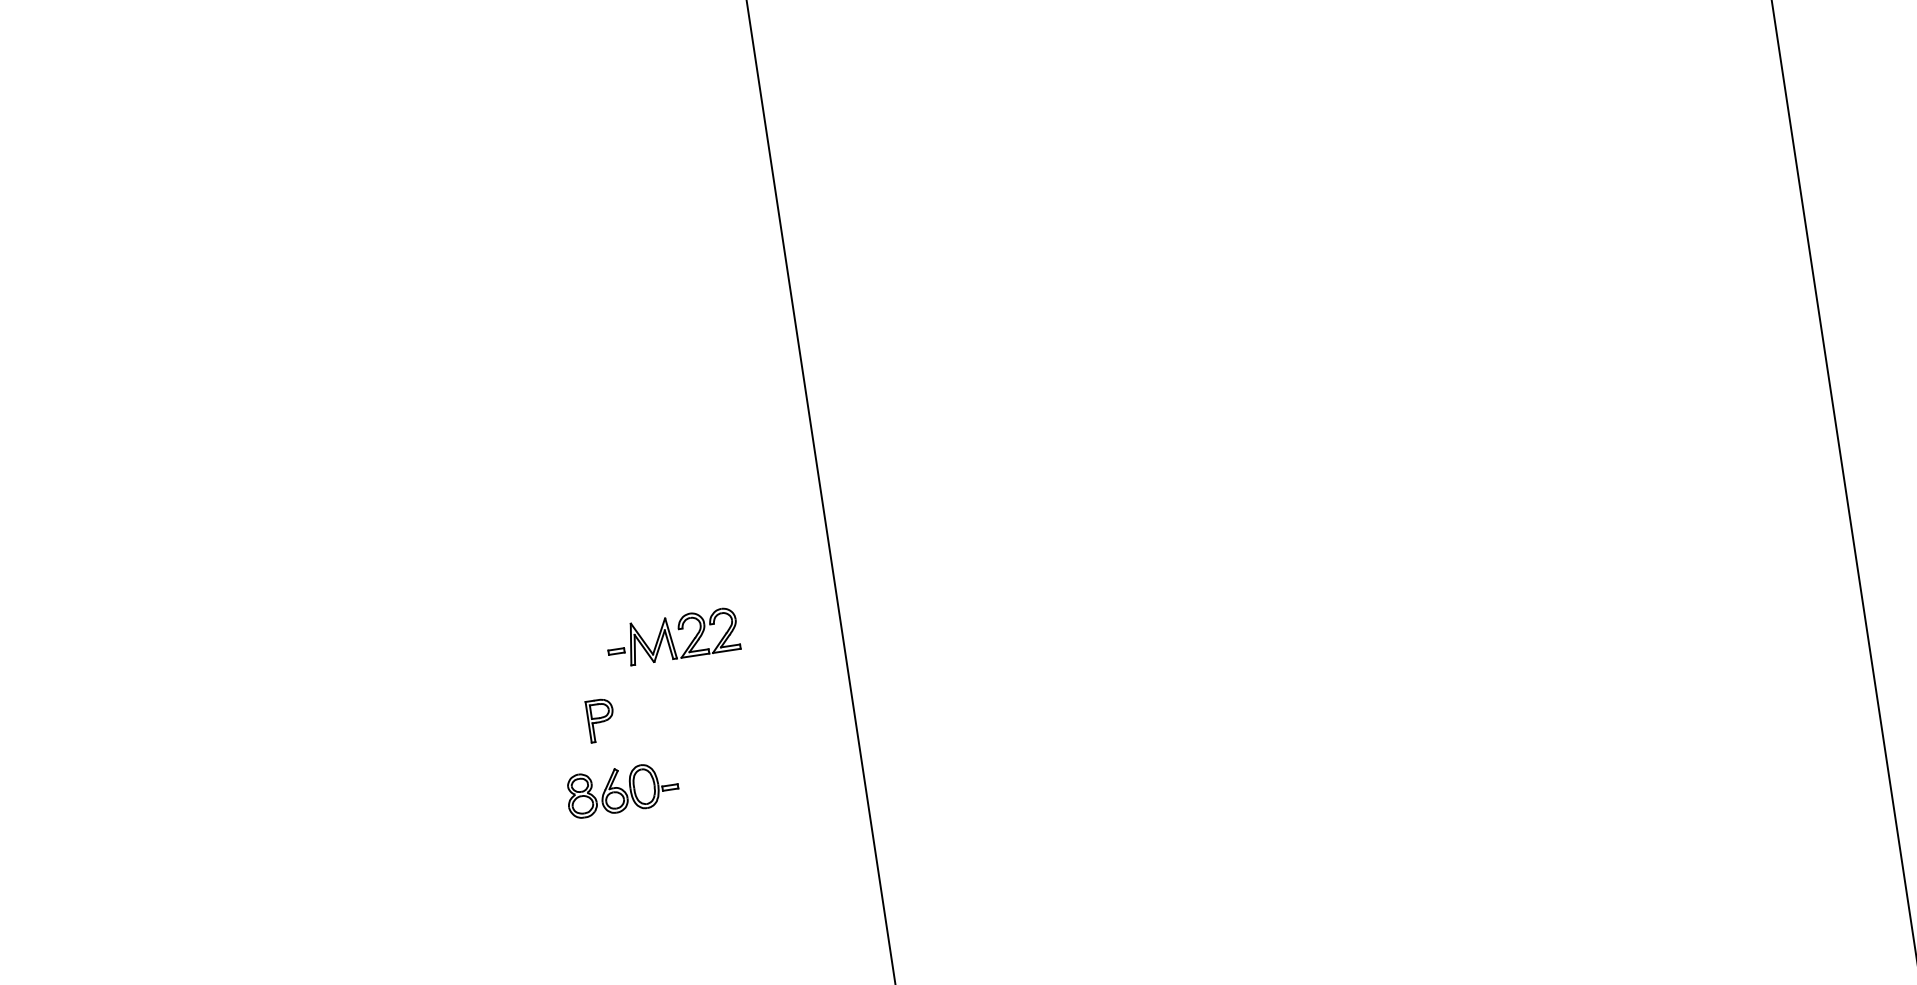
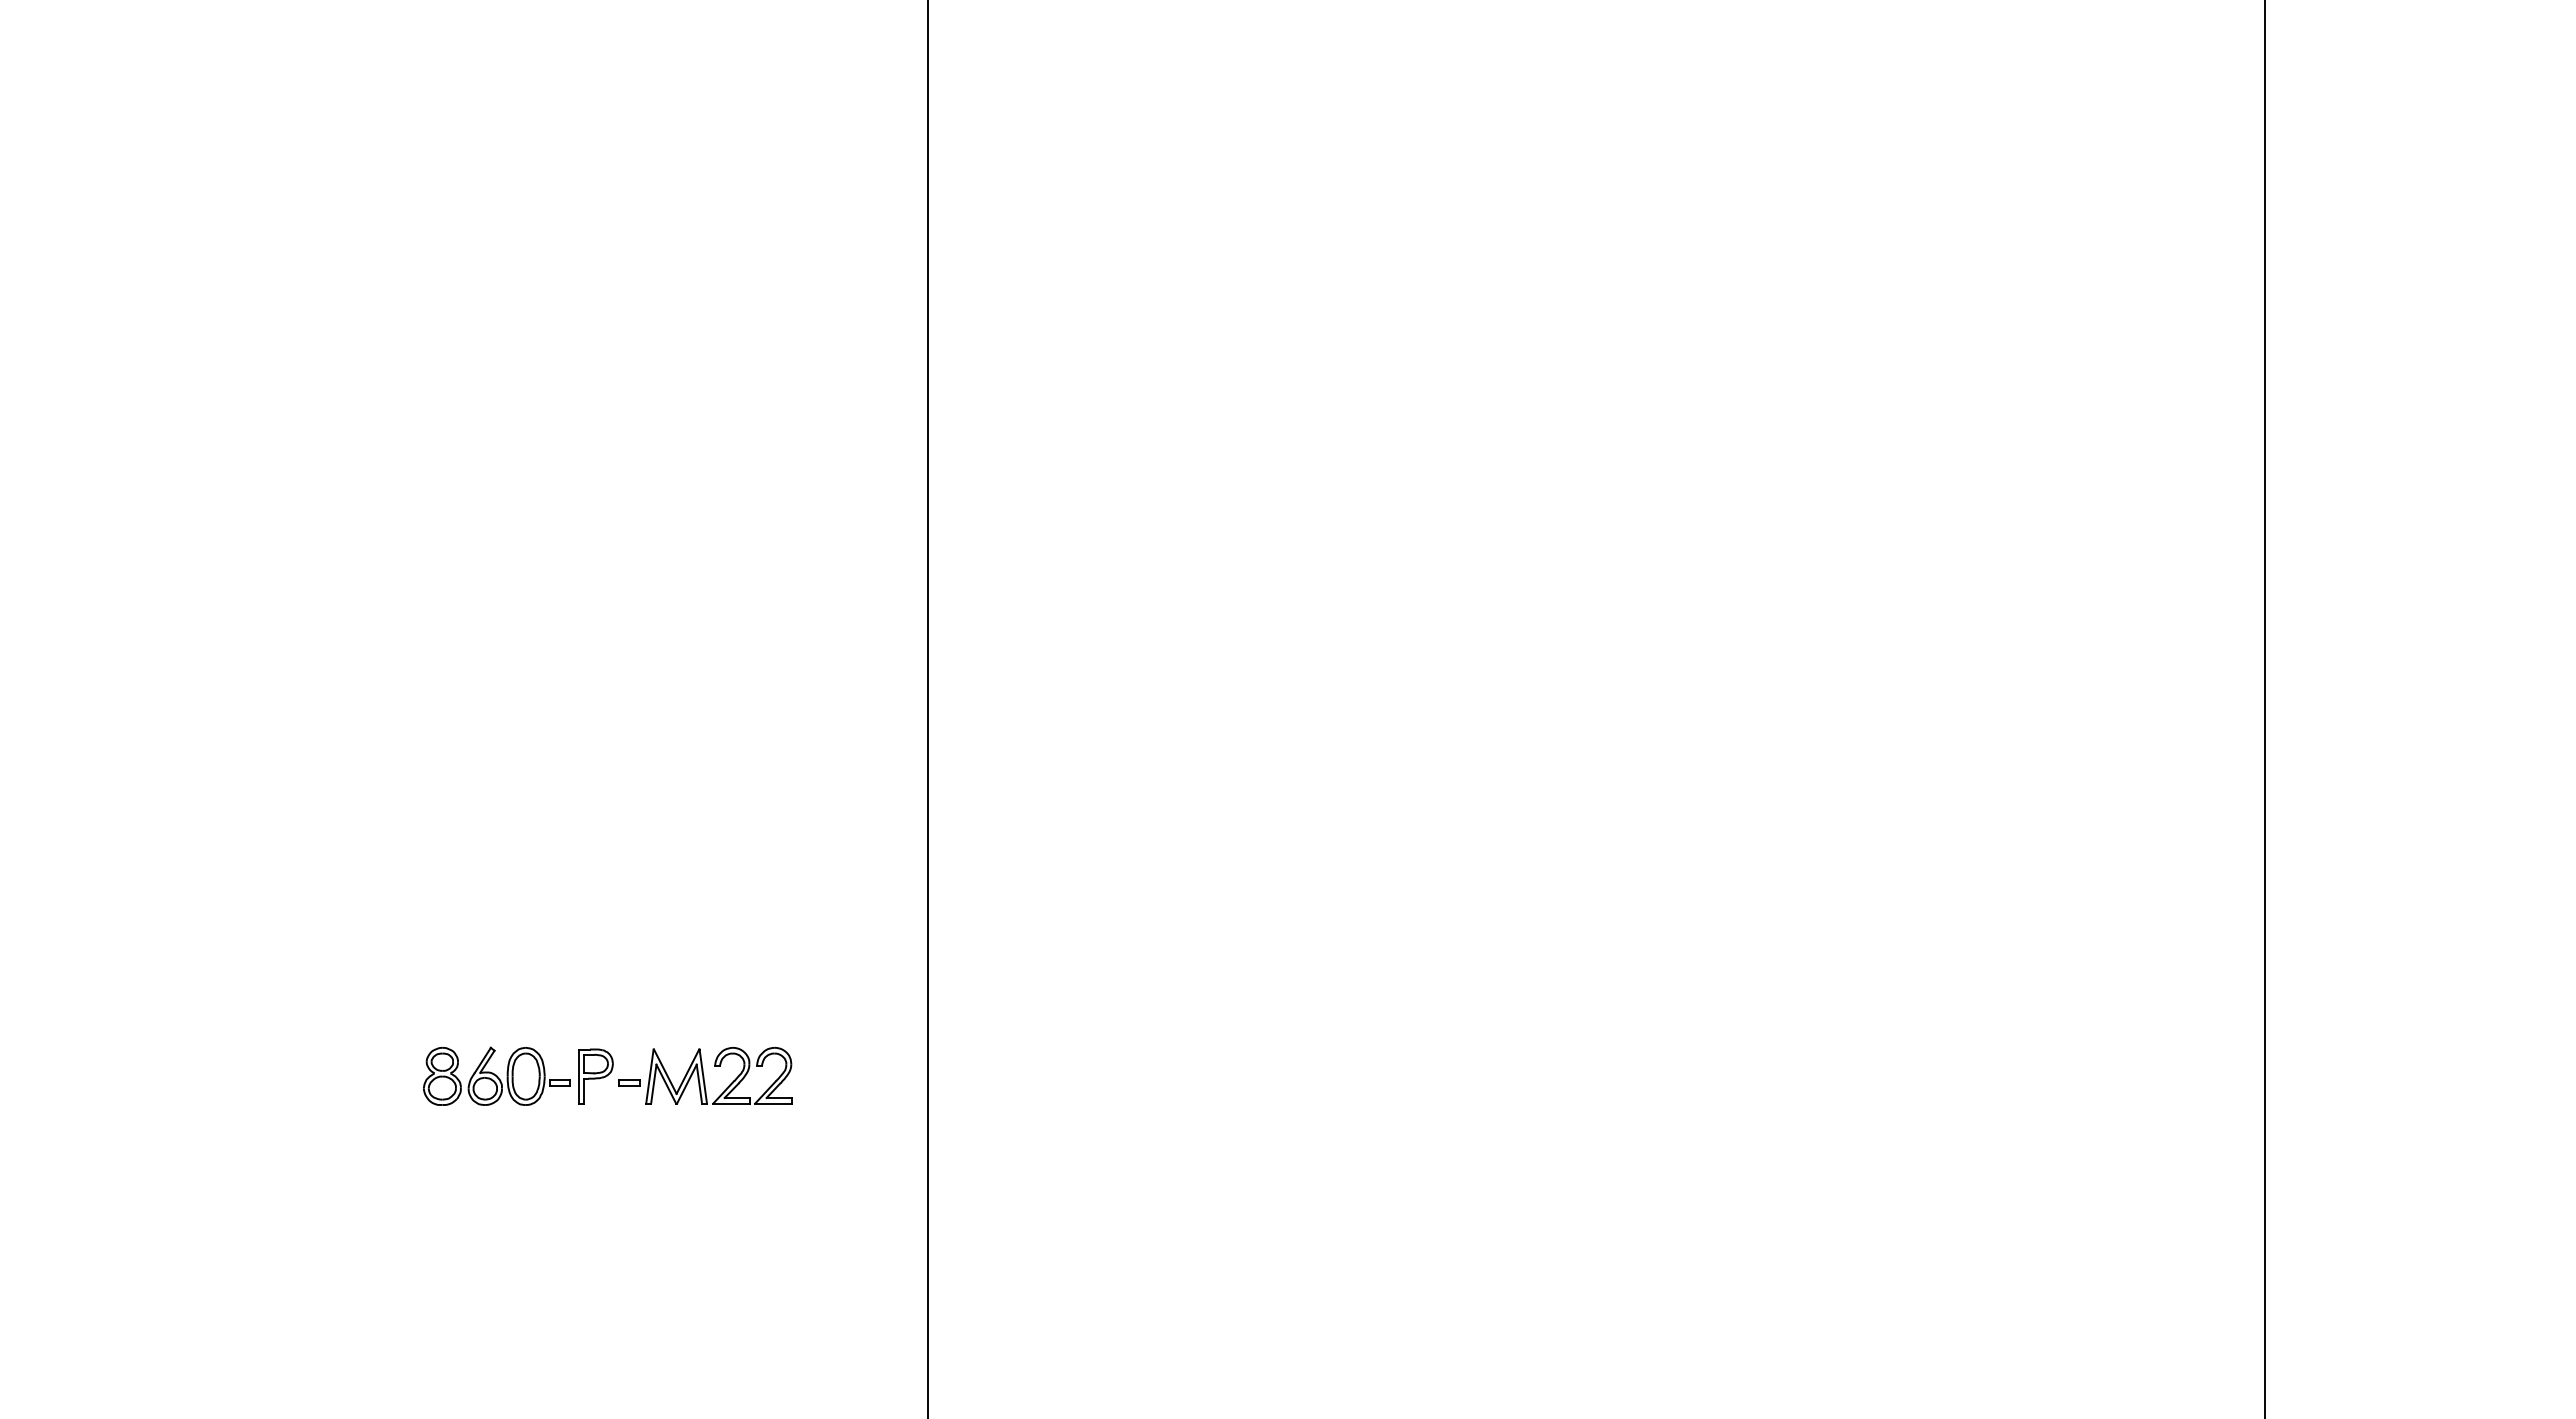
part: (672, 637) -> (705, 1075), moved
part: (622, 789) -> (496, 1075), moved

